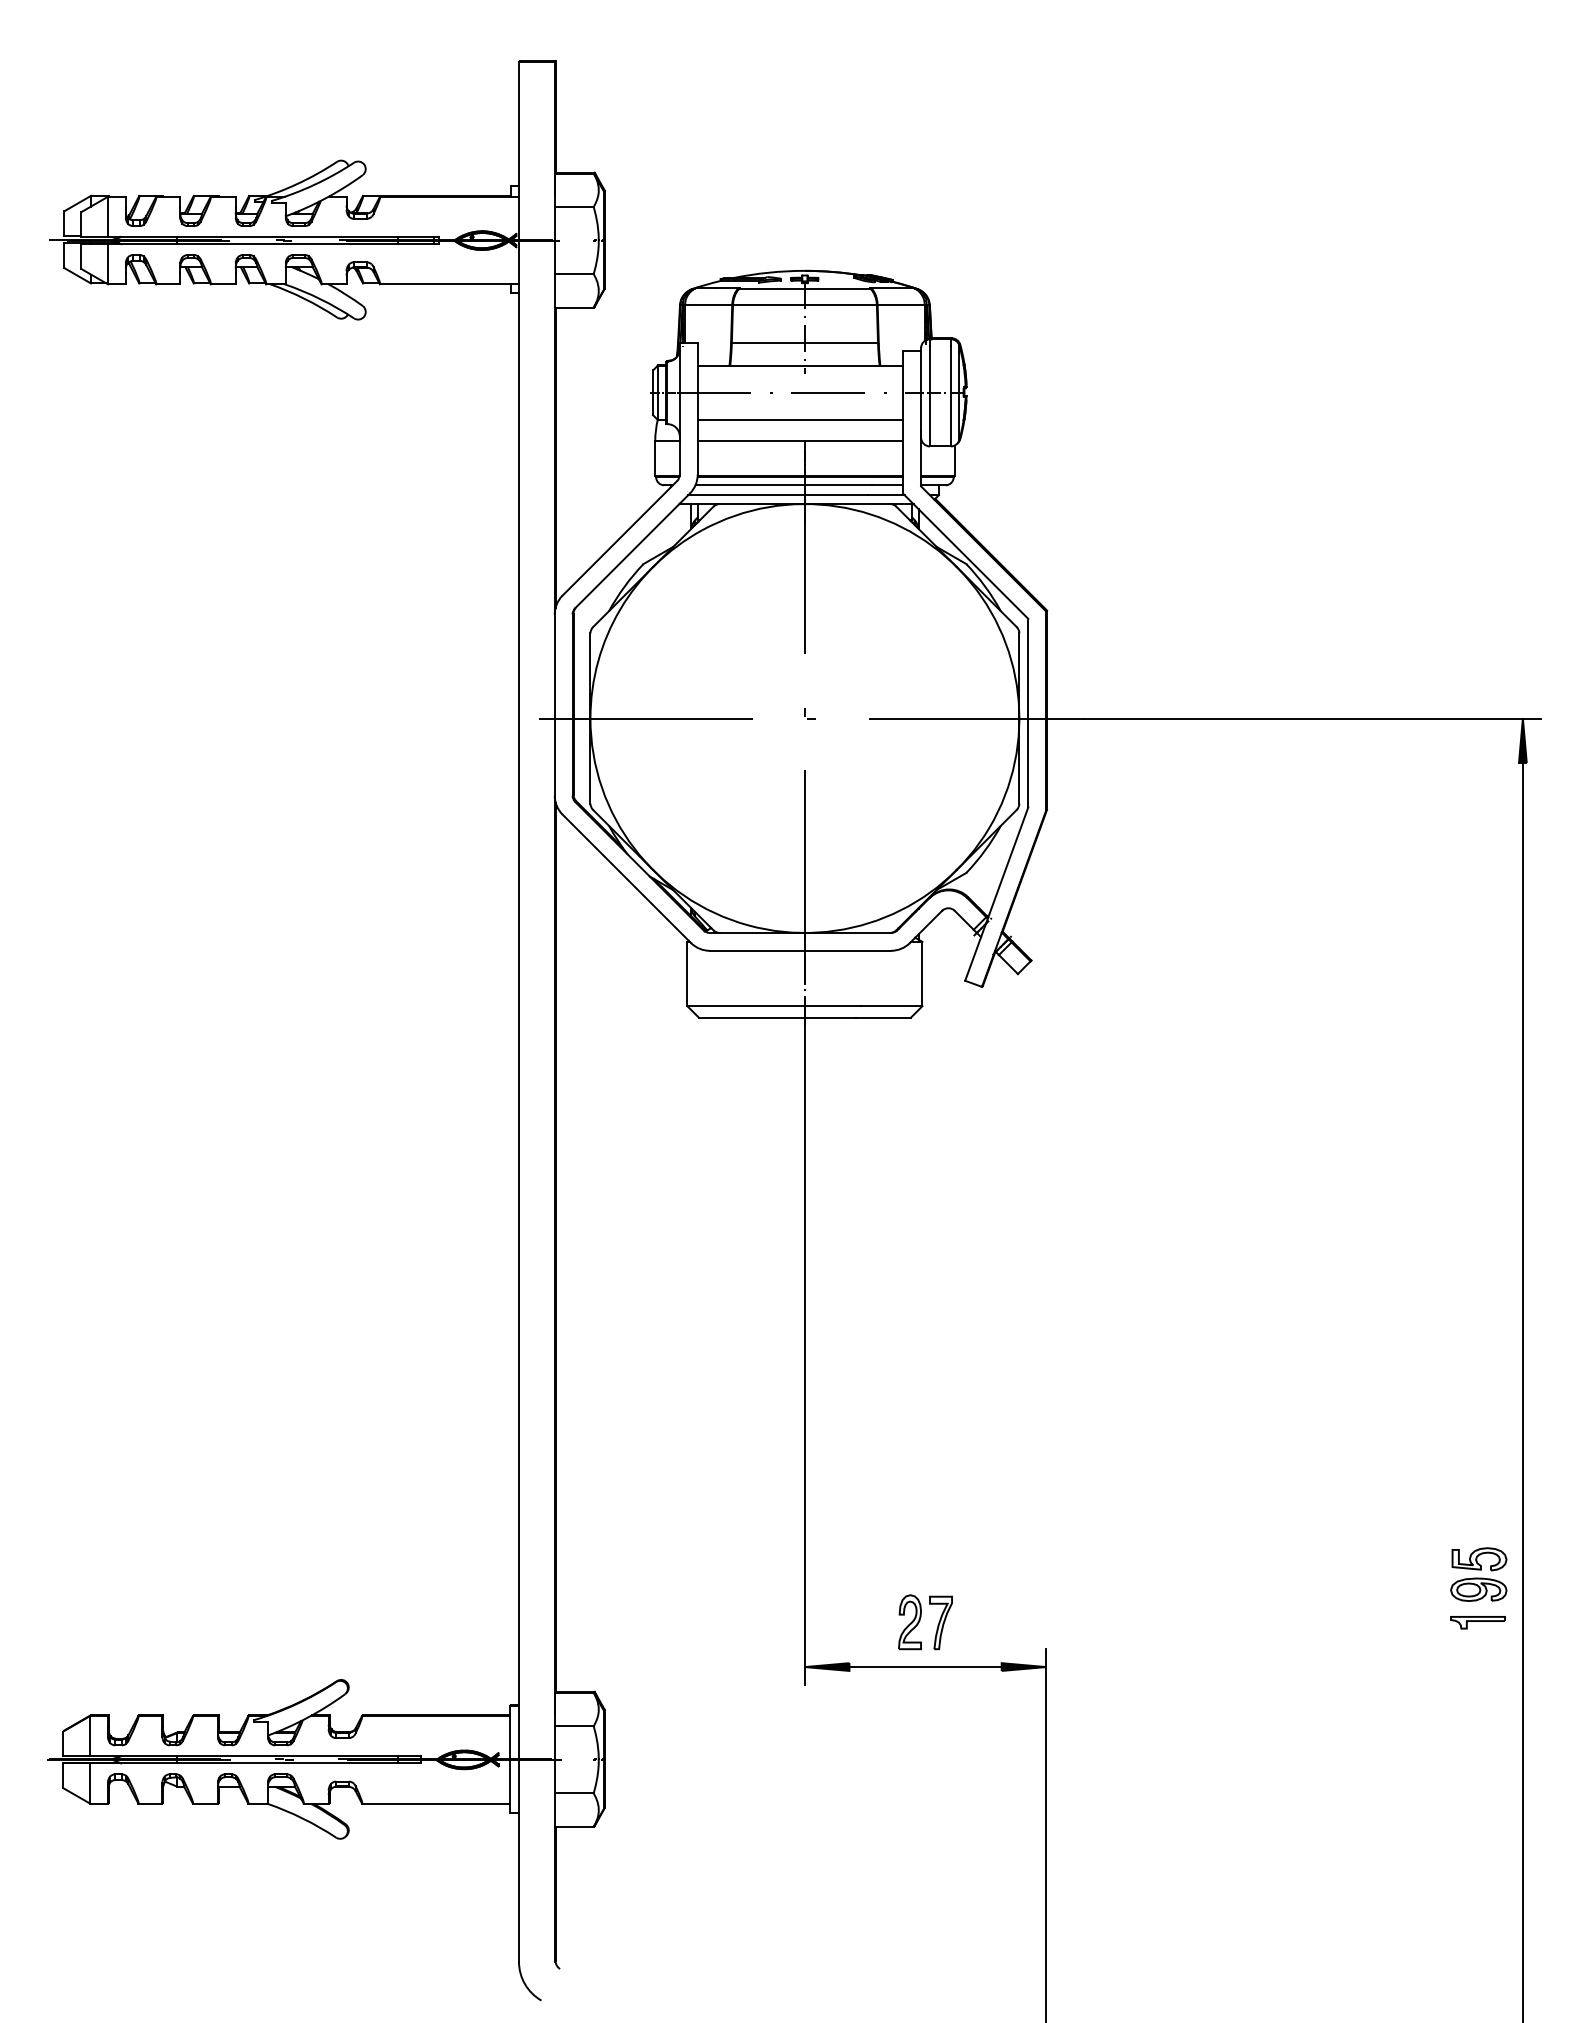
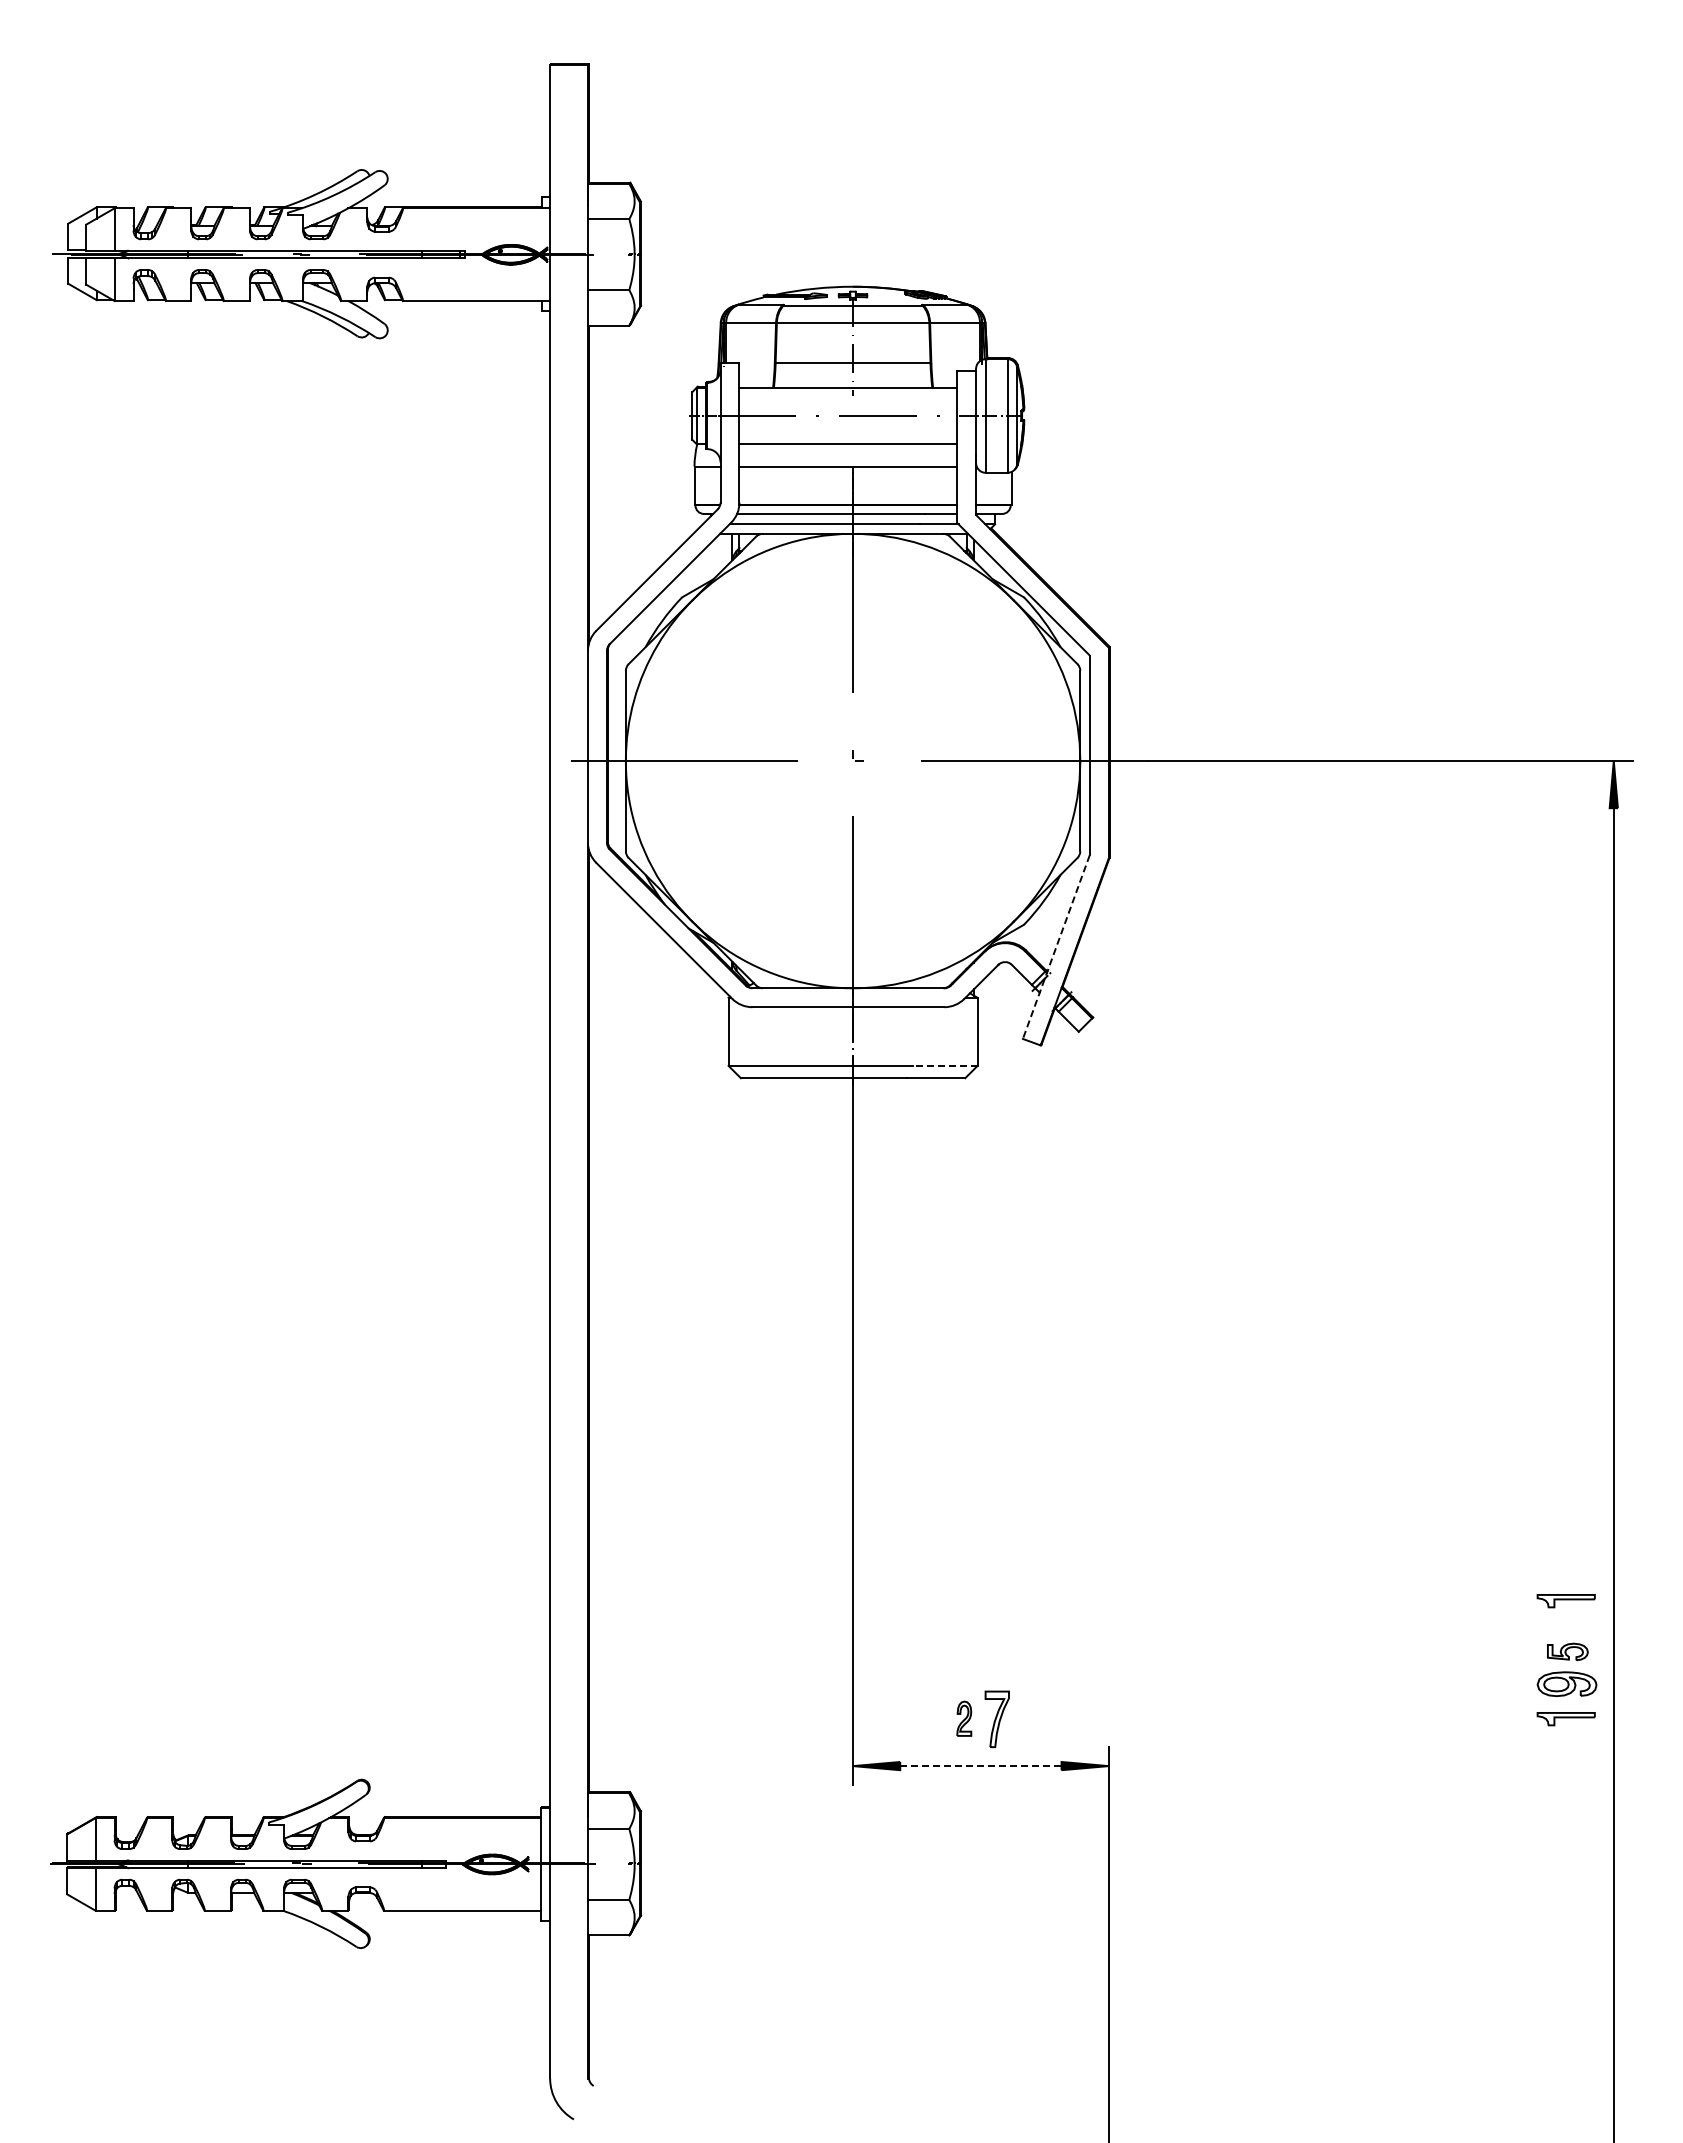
line: (996, 894) -> (1056, 947), solid -> dashed
line: (891, 1005) -> (944, 1065), solid -> dashed
part: (1477, 1511) -> (1565, 1601), added
part: (1479, 1558) -> (1567, 1651), size x0.7
part: (909, 1622) -> (963, 1718), size x0.6
line: (925, 1667) -> (980, 1766), solid -> dashed

